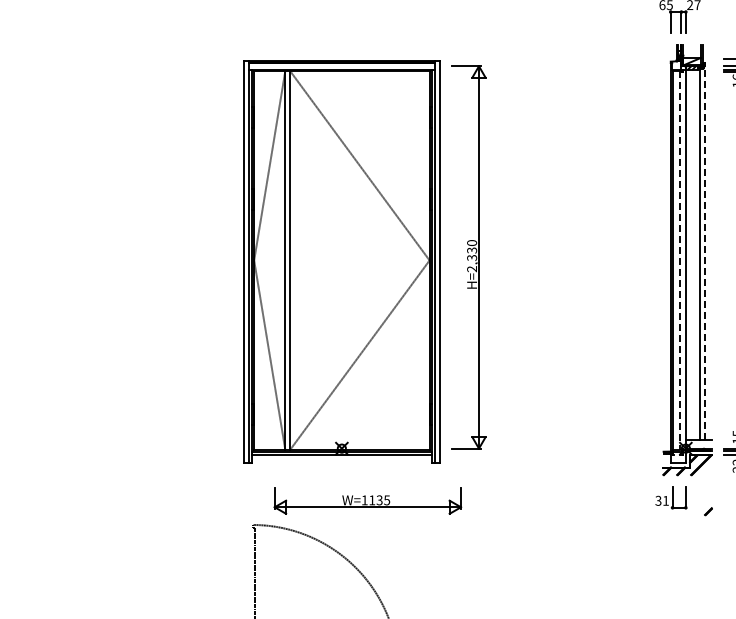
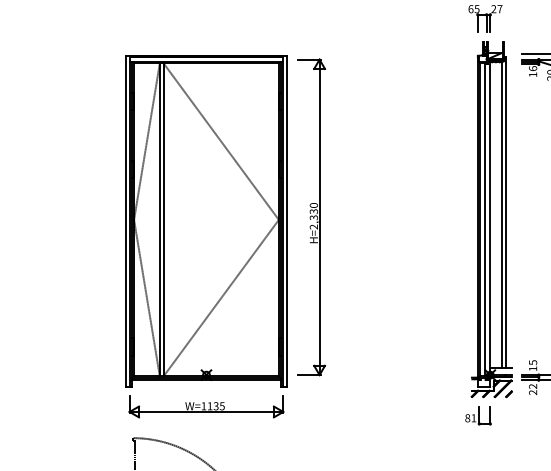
line: (704, 252) -> (505, 213), dashed -> solid
line: (679, 260) -> (485, 219), dashed -> solid
part: (367, 500) -> (206, 406), moved
text: (658, 500) -> (467, 417), 31 -> 81
part: (708, 511) -> (508, 394), moved

